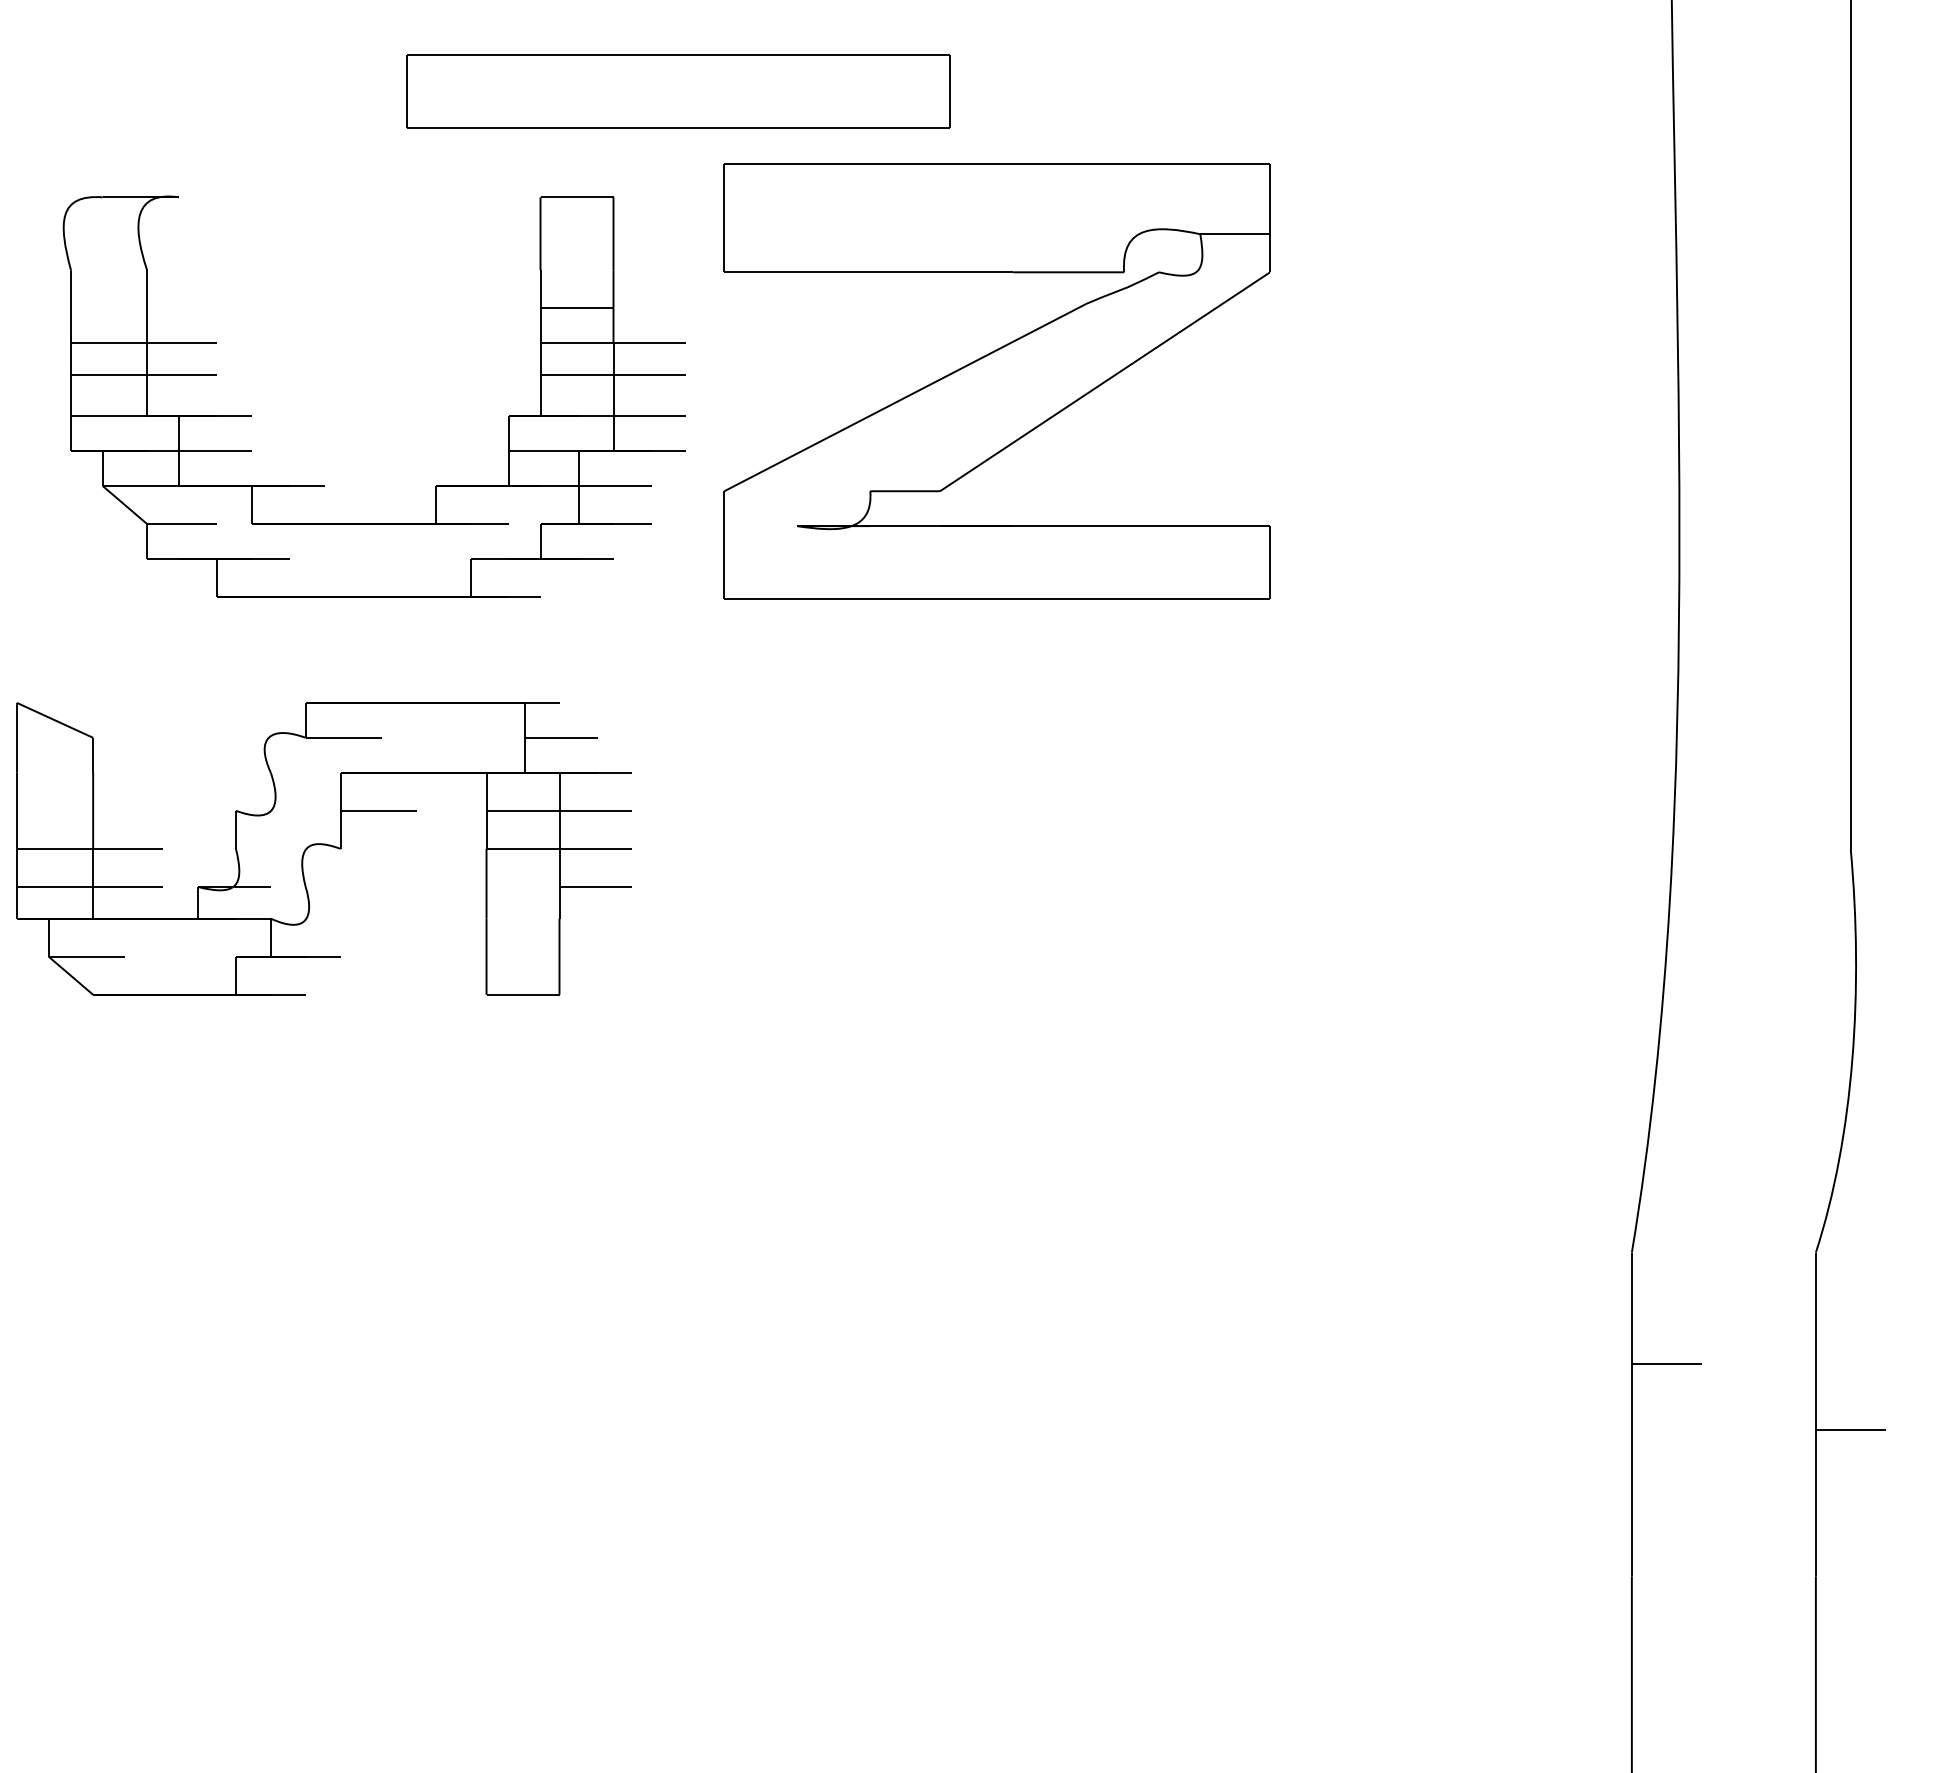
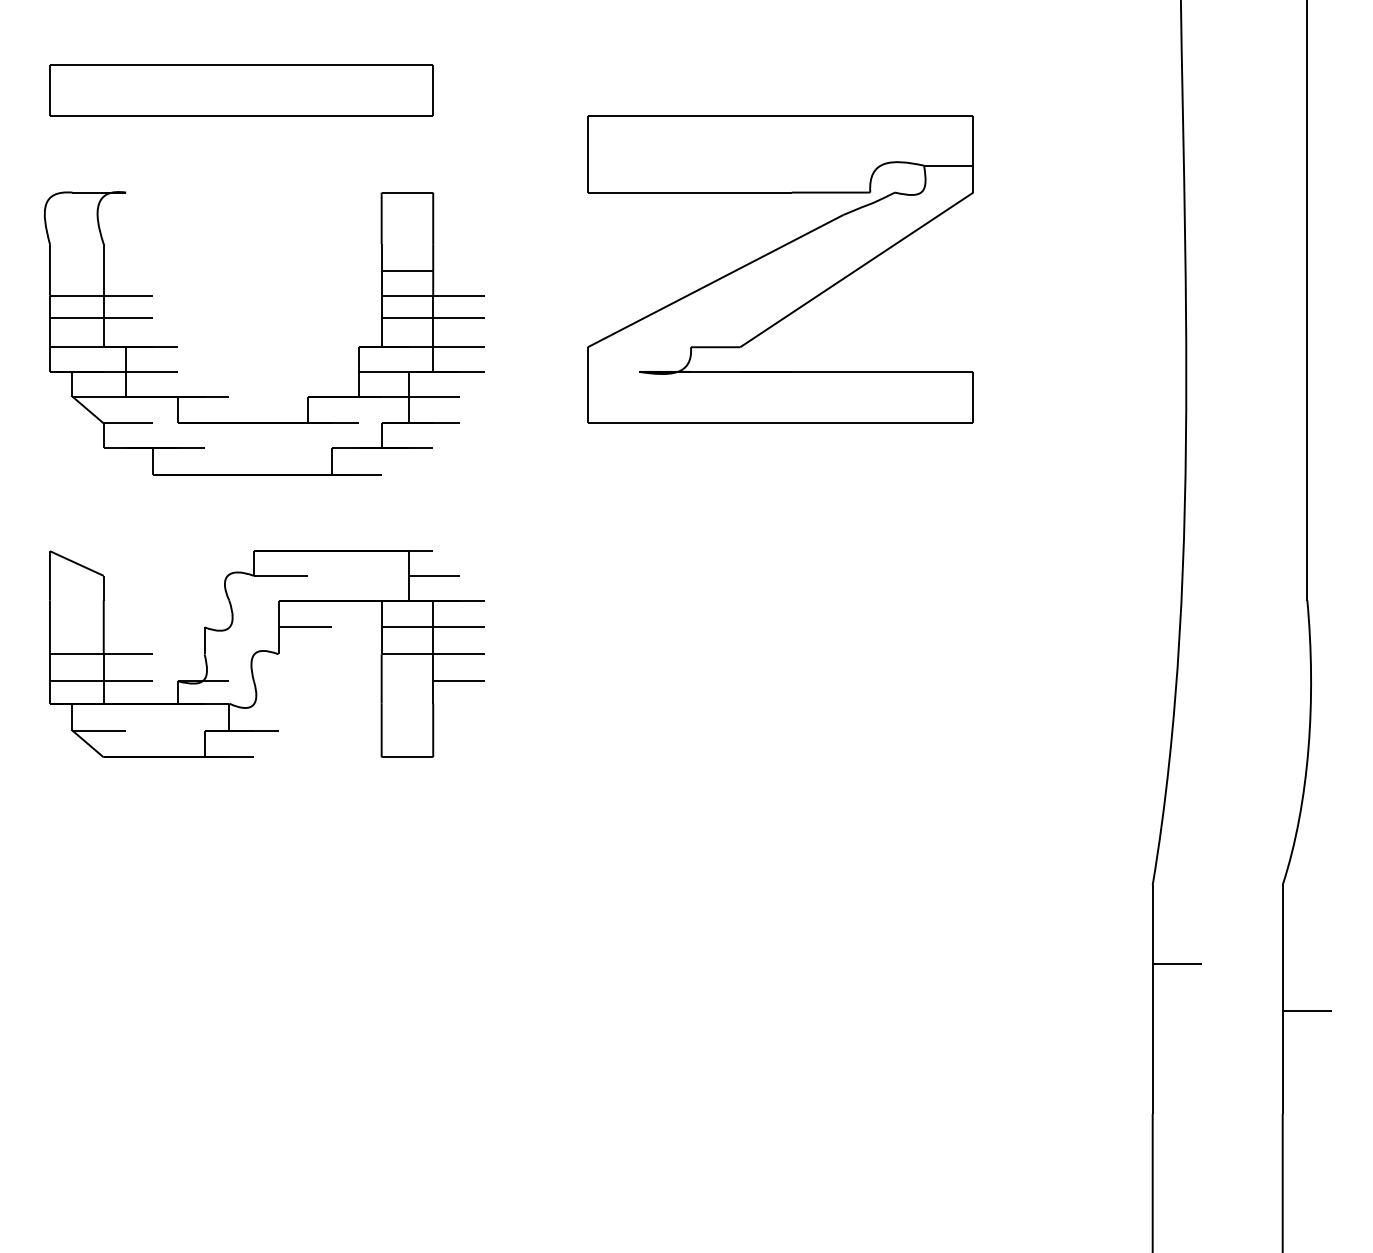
part: (678, 91) -> (241, 90), moved
part: (996, 381) -> (780, 269), moved
part: (324, 485) -> (229, 396), moved
part: (323, 848) -> (266, 654), moved

